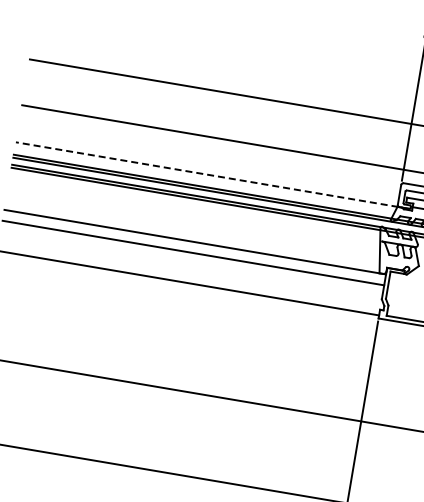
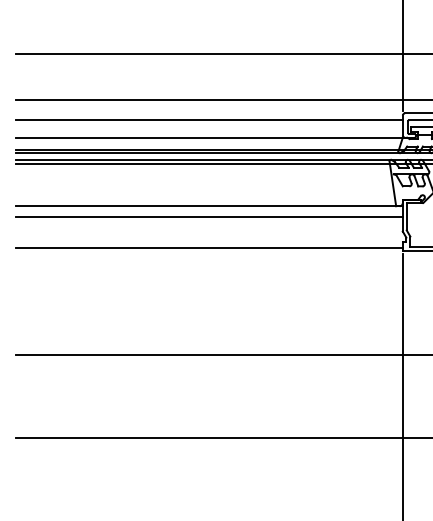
line: (208, 157) -> (208, 120), added
line: (211, 175) -> (214, 137), dashed -> solid

